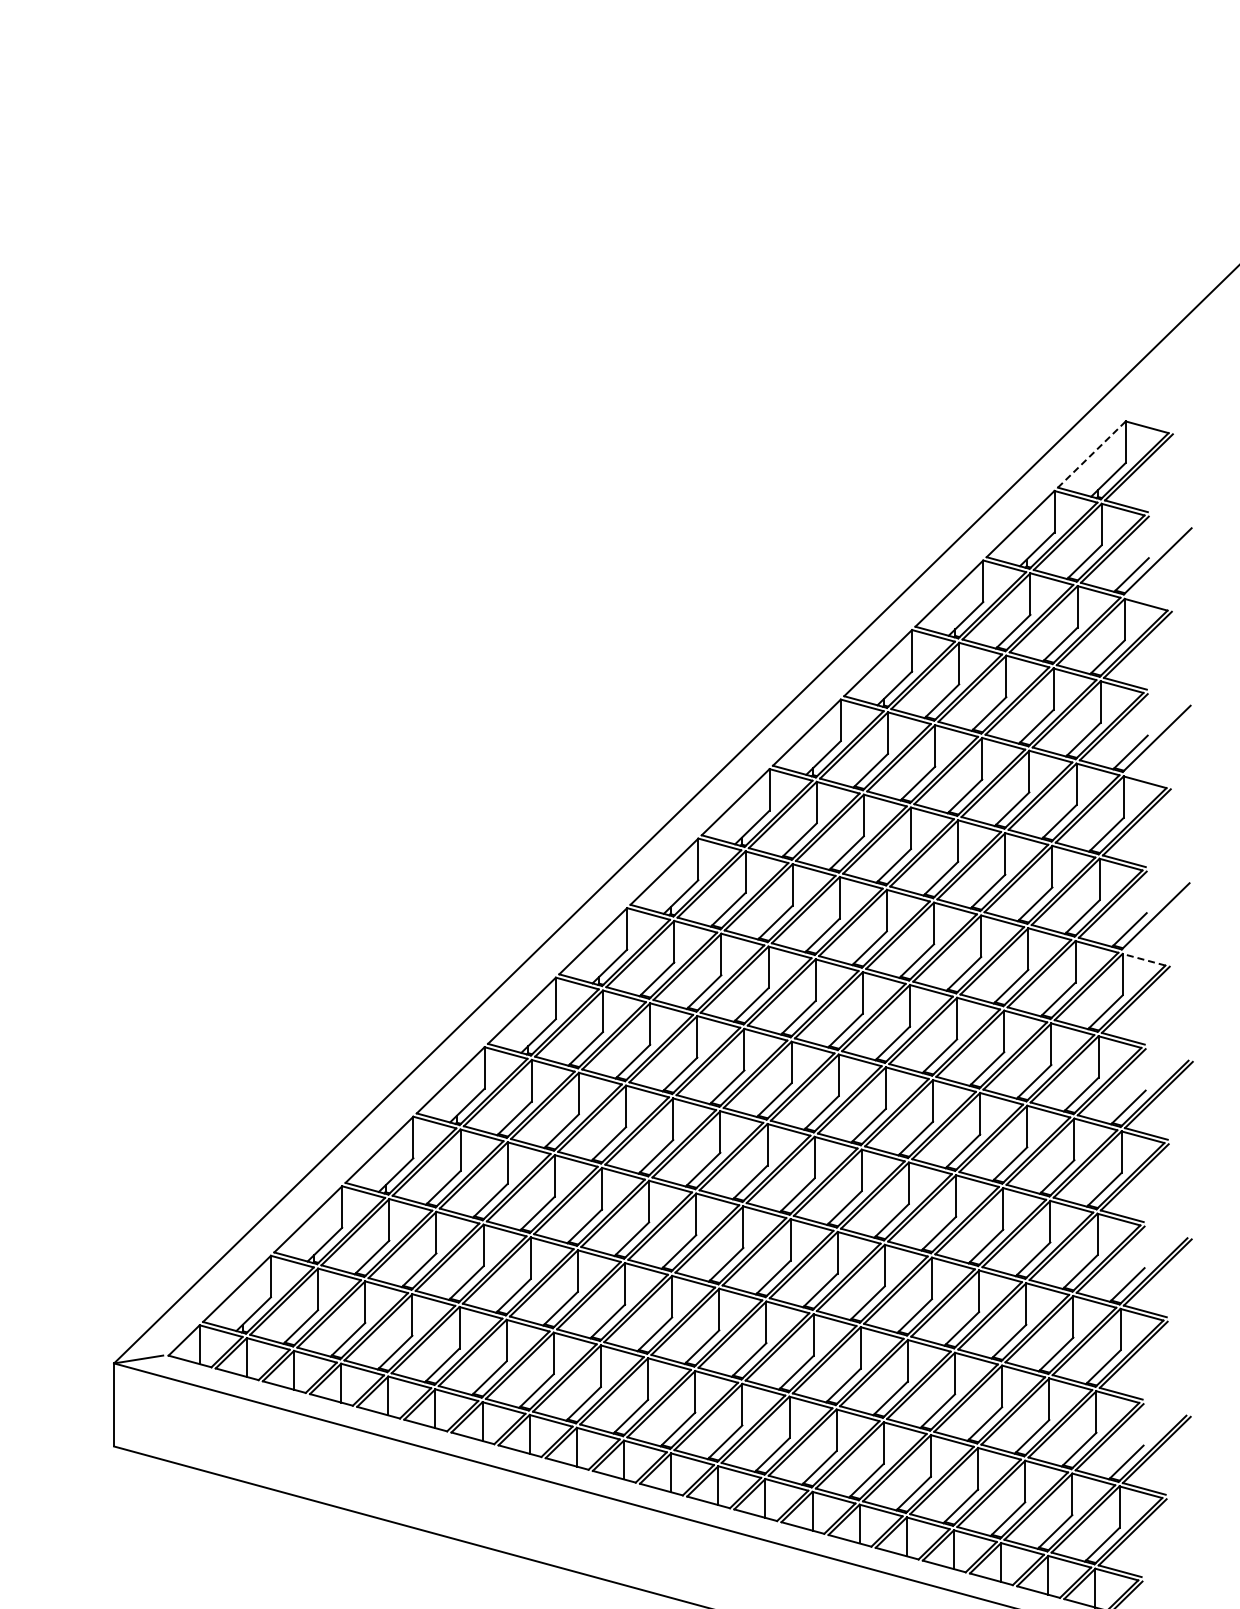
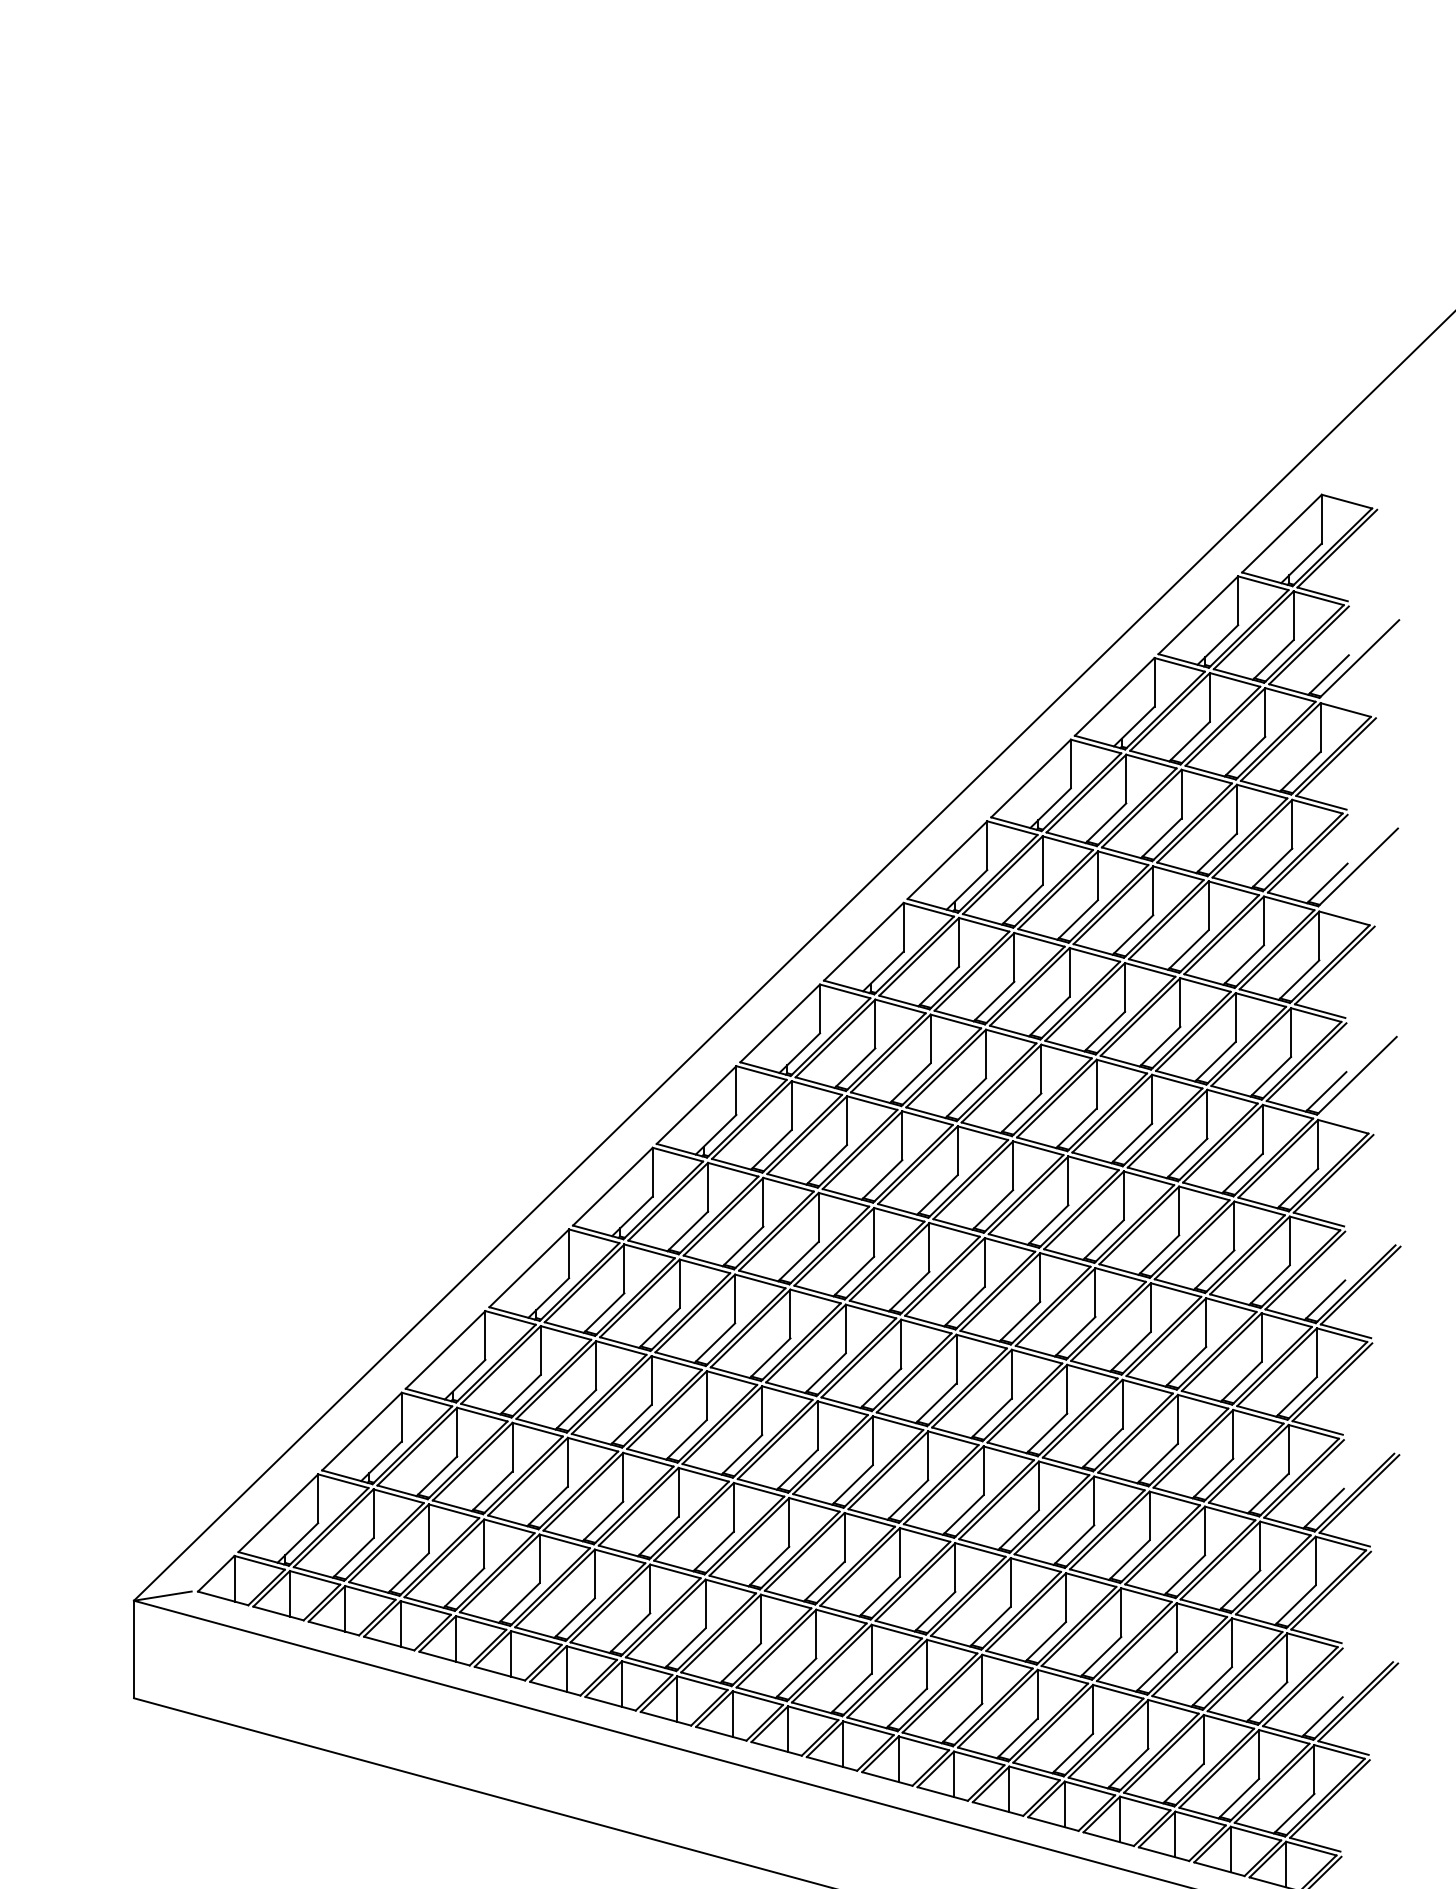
line: (1091, 454) -> (1281, 533), dashed -> solid
line: (1143, 959) -> (1342, 1126), dashed -> solid

